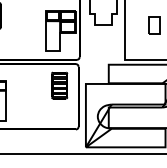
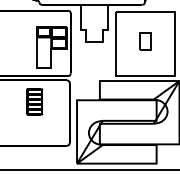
part: (59, 85) -> (34, 101), moved

